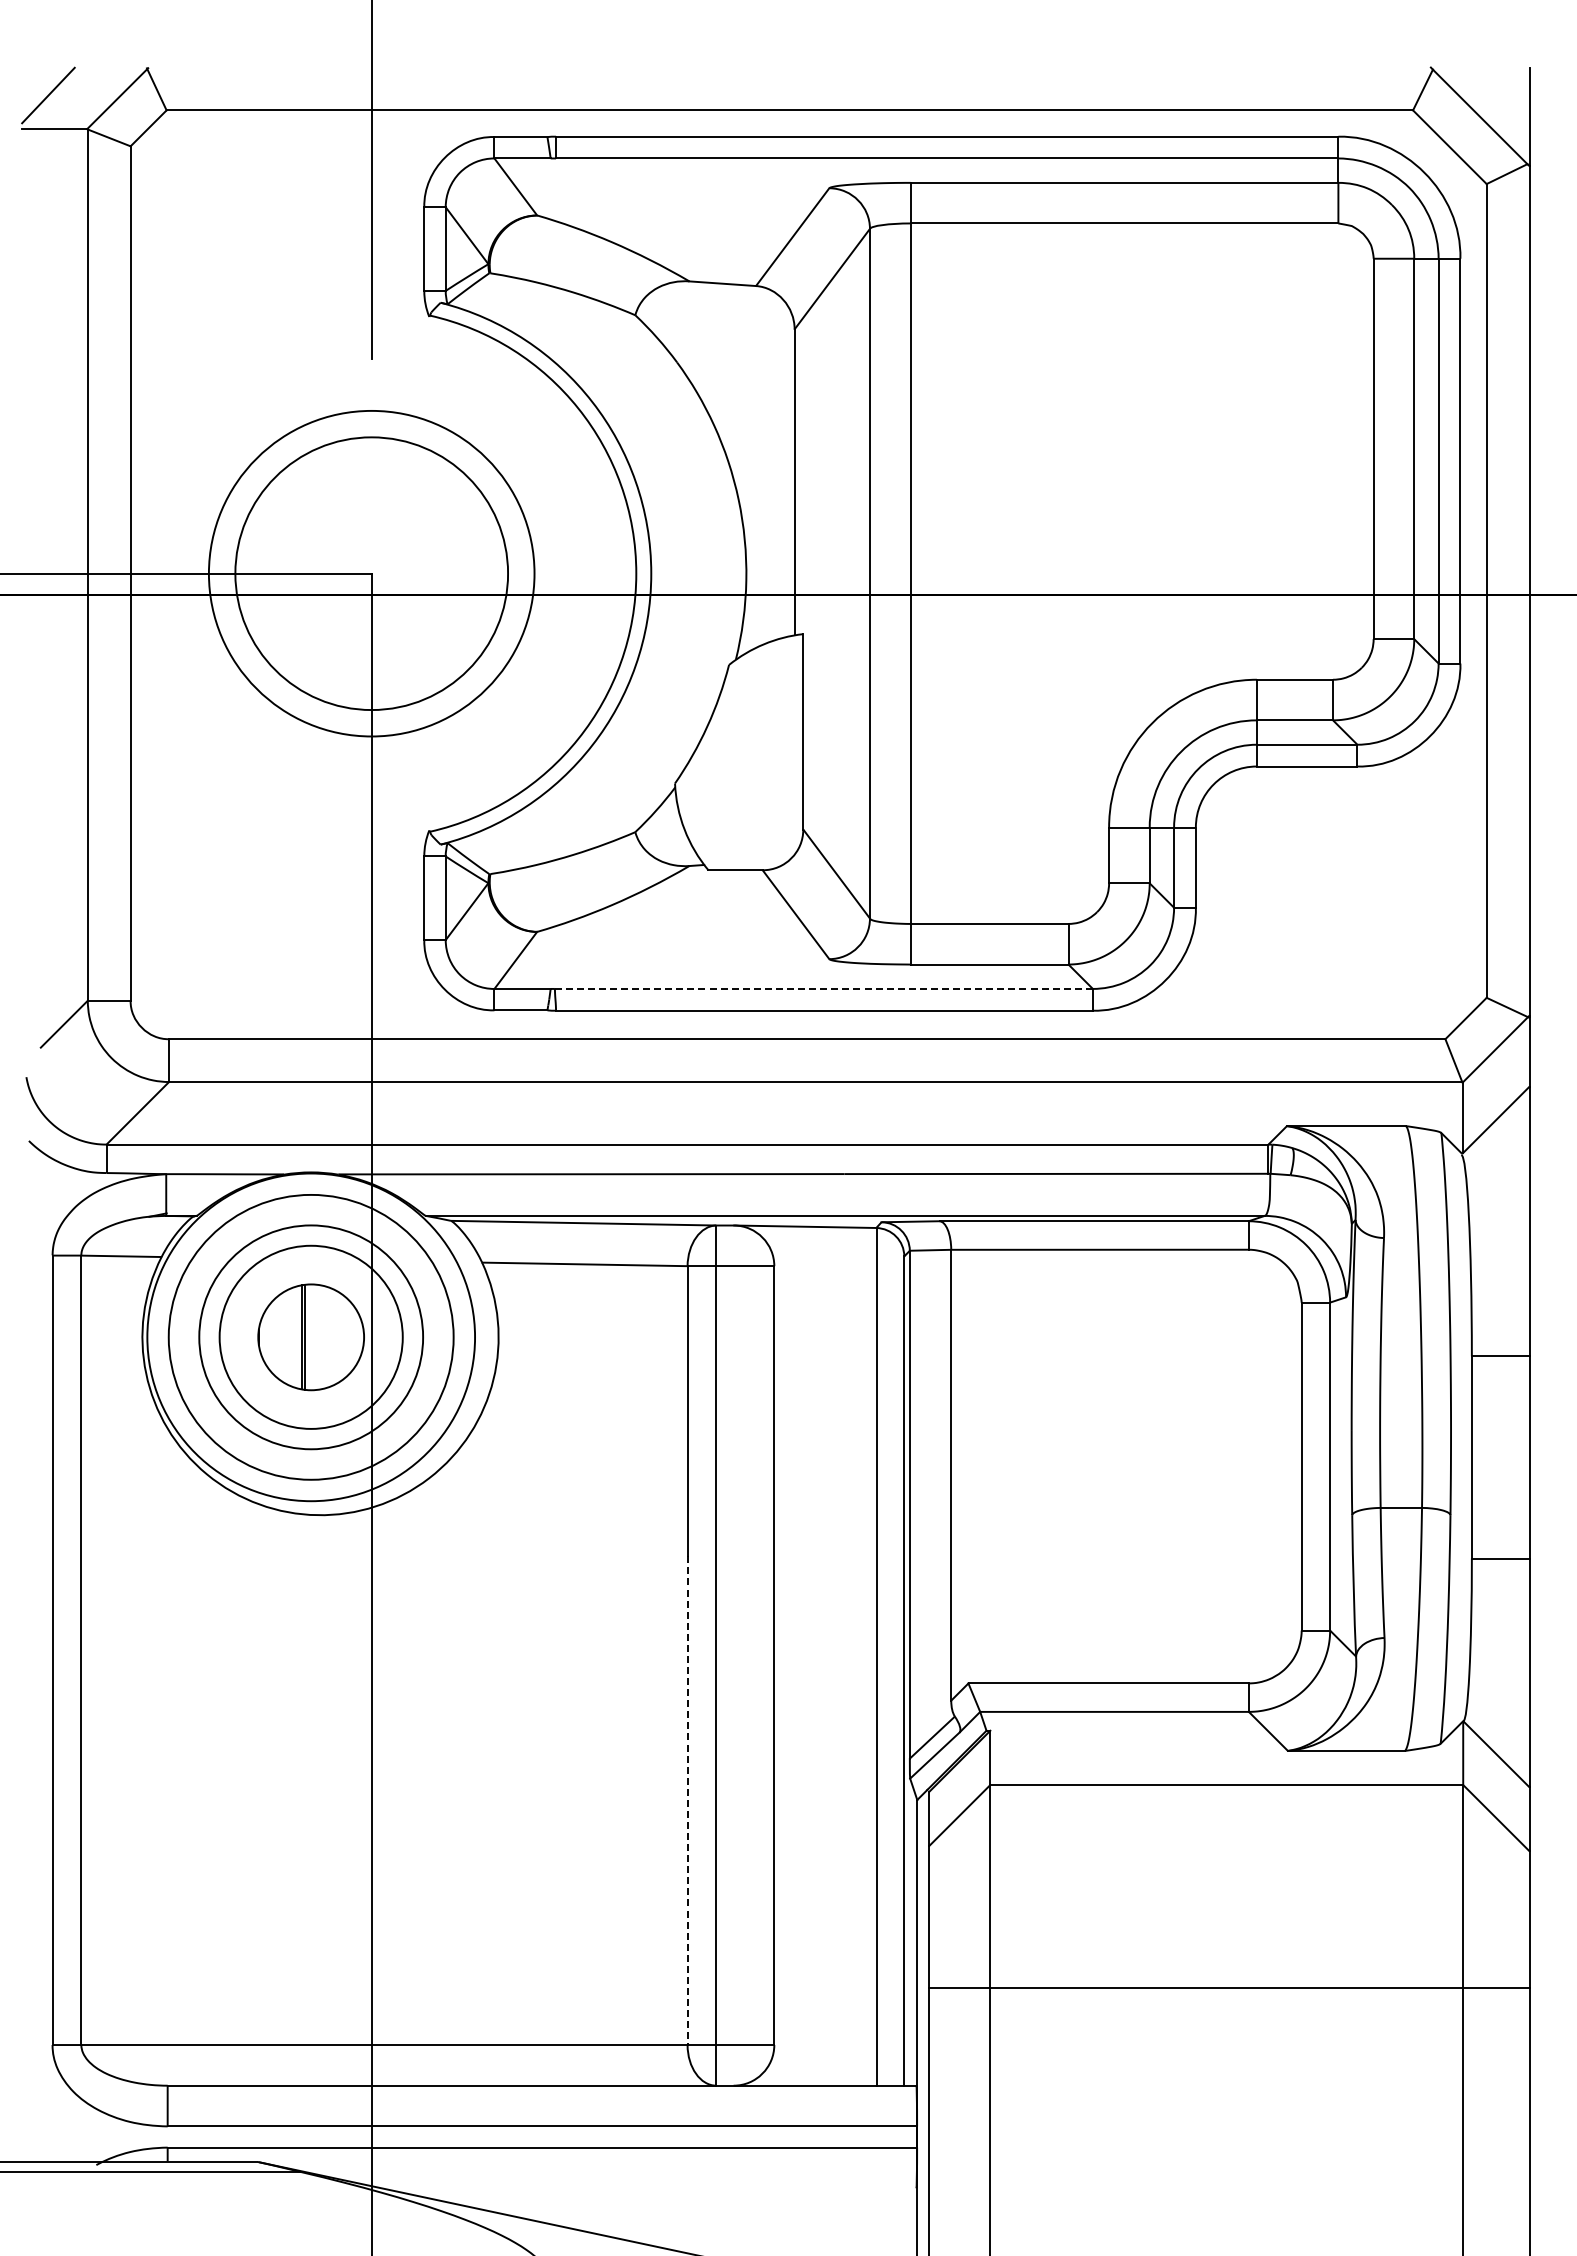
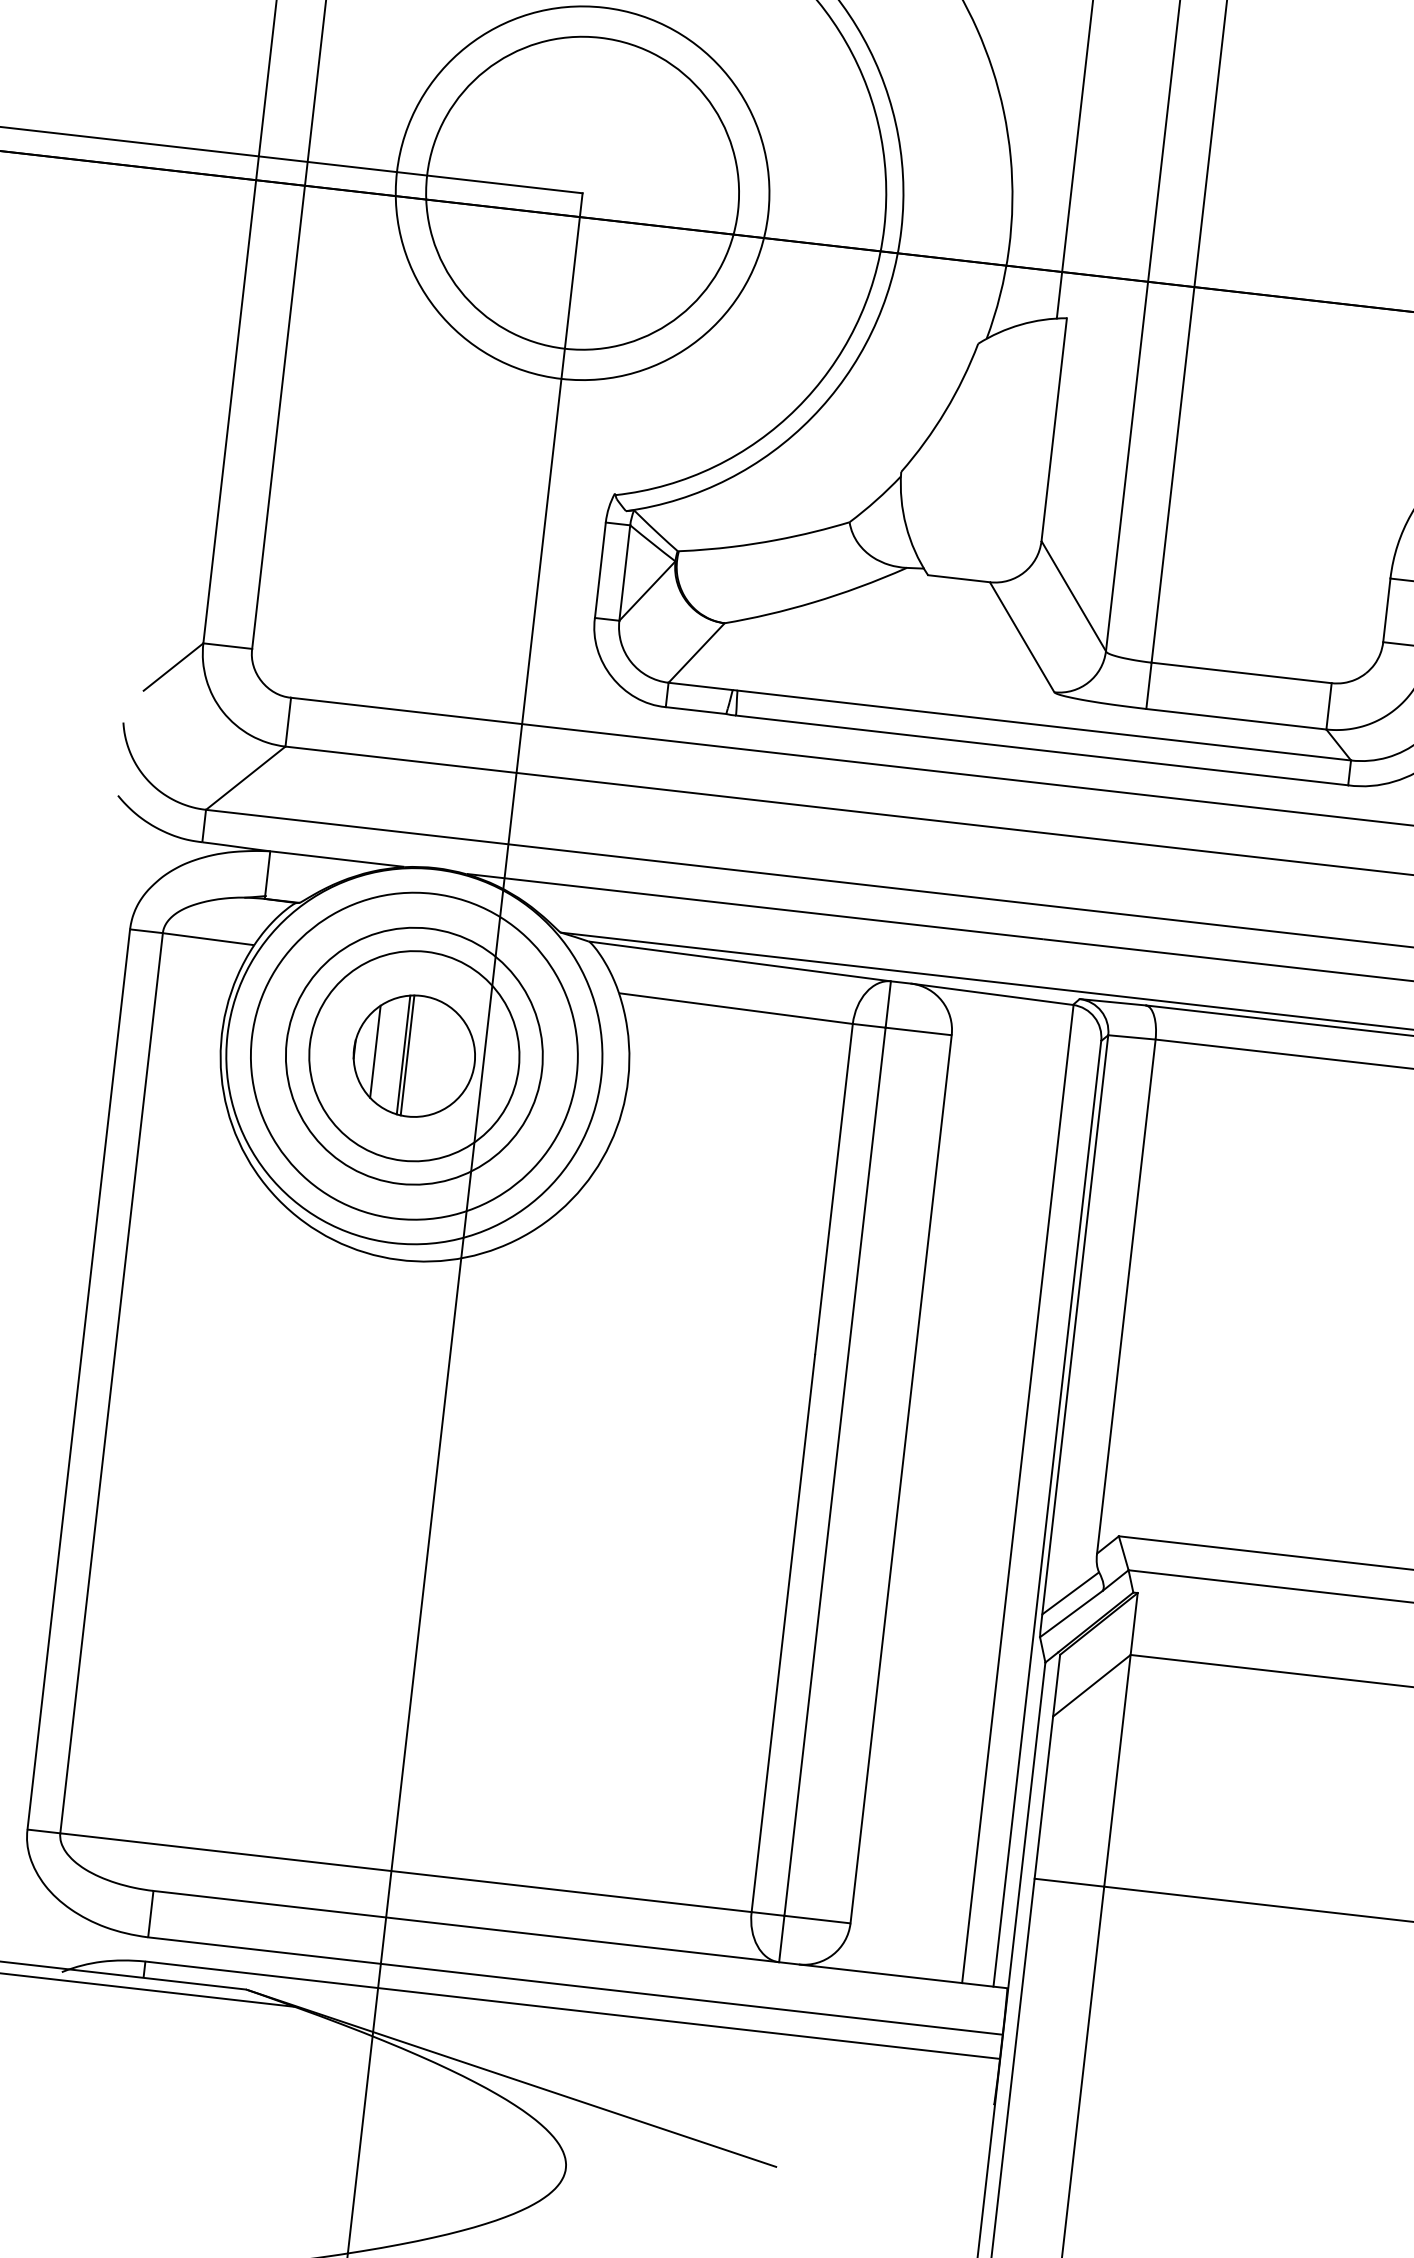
line: (823, 988) -> (1043, 724), dashed -> solid
line: (277, 1336) -> (376, 1050), added
line: (687, 1801) -> (783, 1634), dashed -> solid

